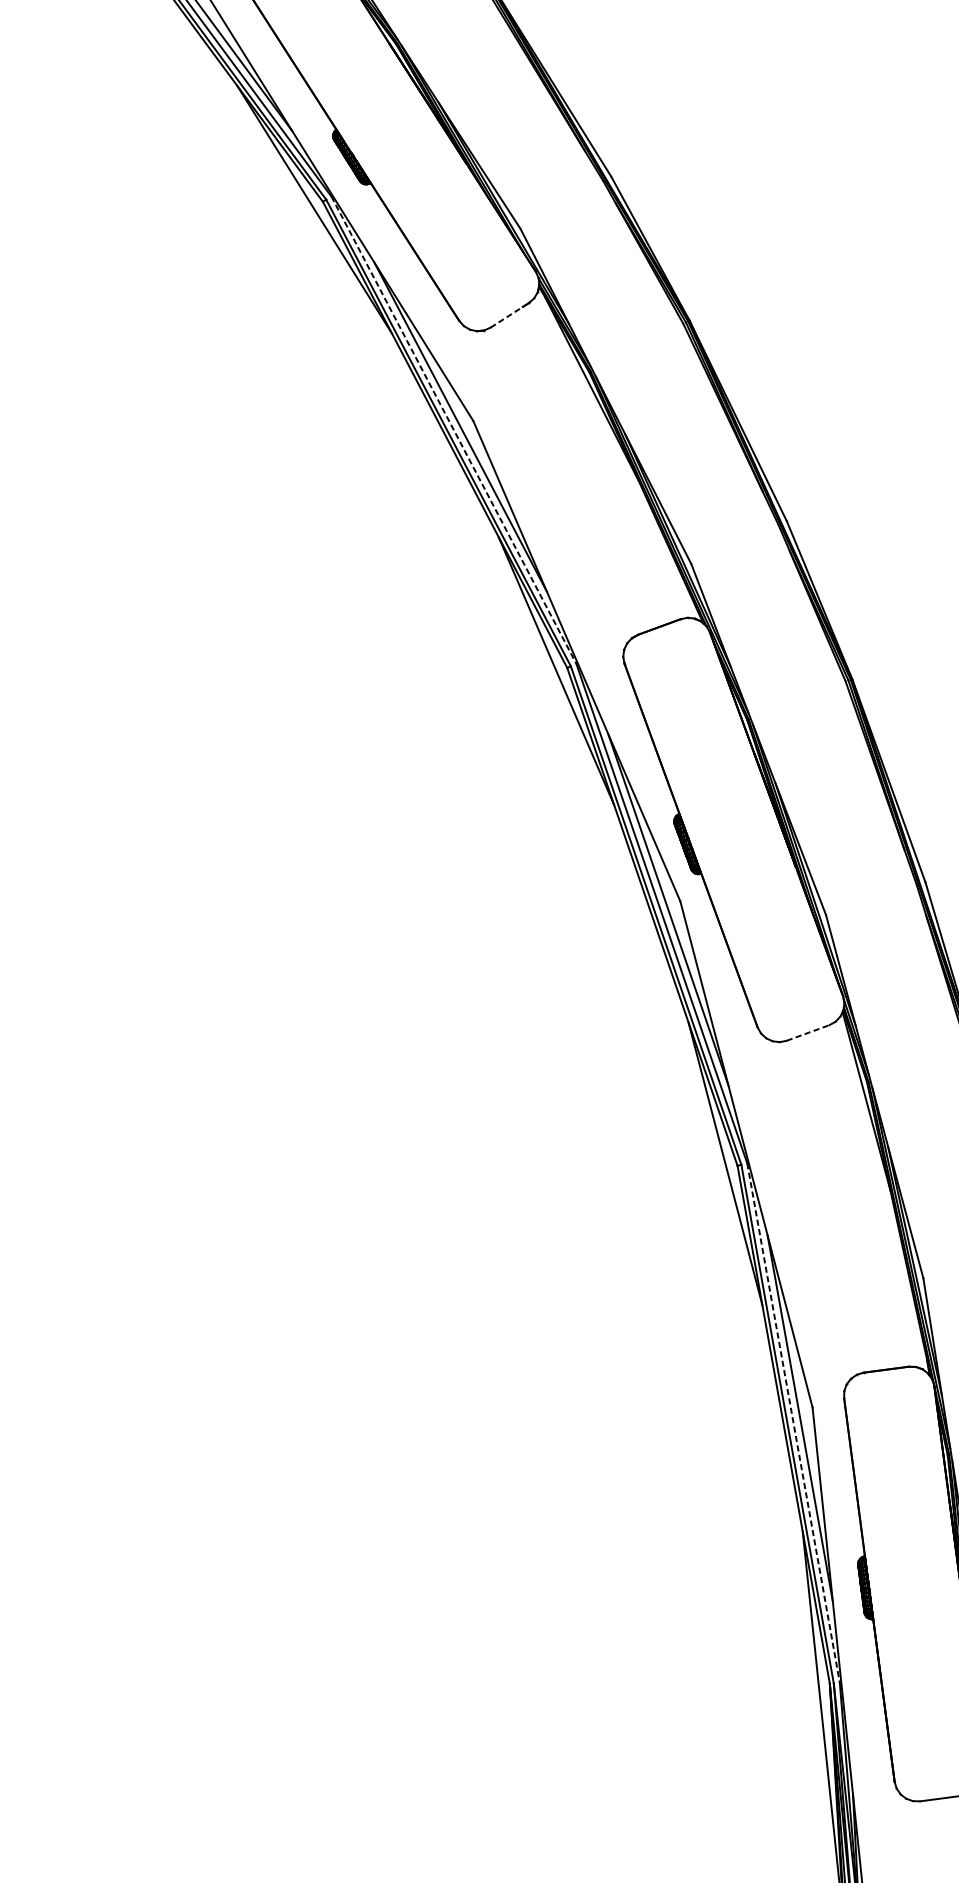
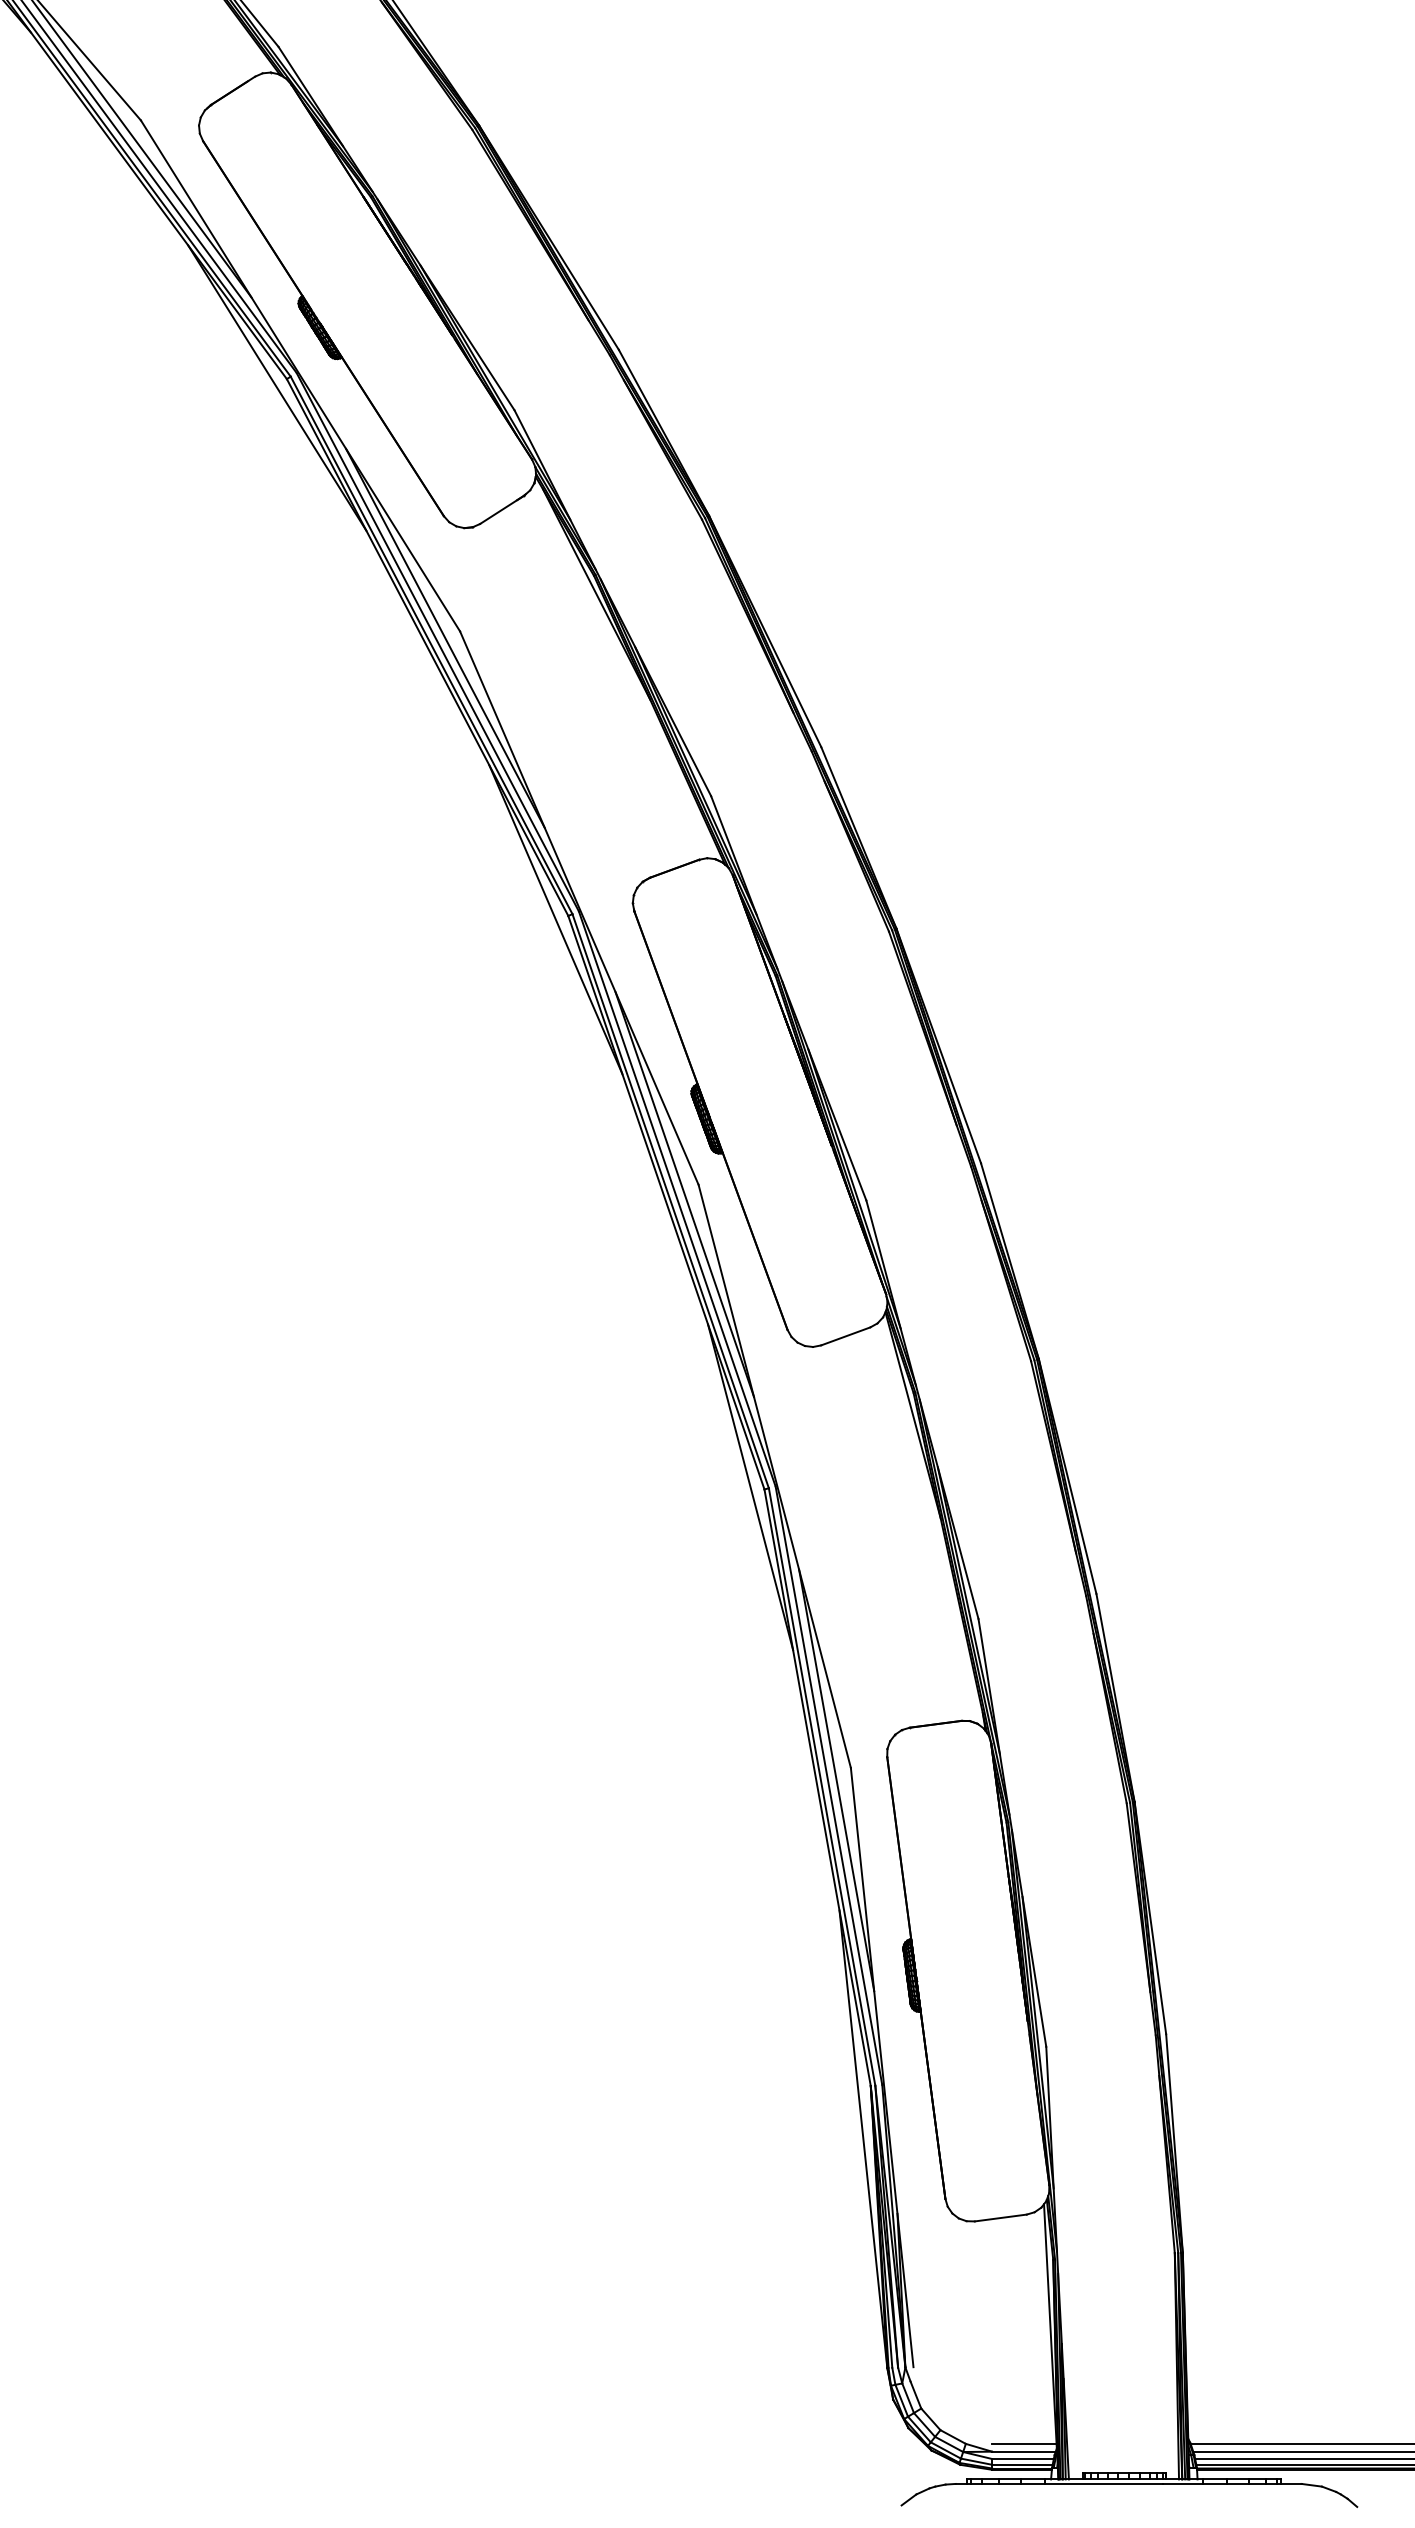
line: (510, 315) -> (502, 509), dashed -> solid
line: (453, 430) -> (437, 642), dashed -> solid
line: (808, 1033) -> (846, 1336), dashed -> solid
line: (793, 1422) -> (828, 1785), dashed -> solid

